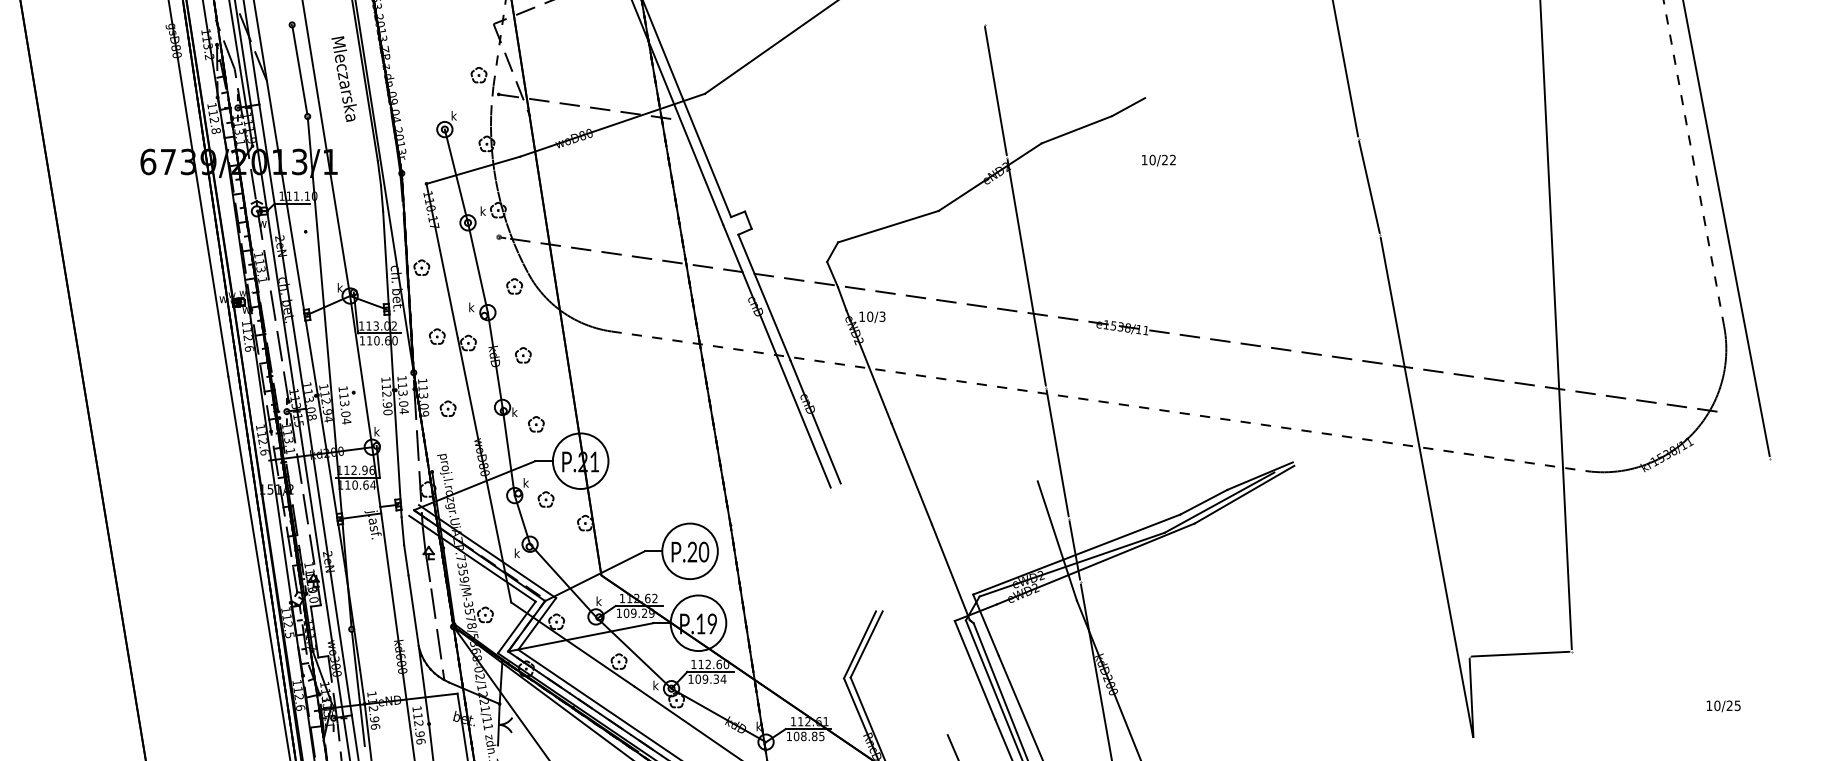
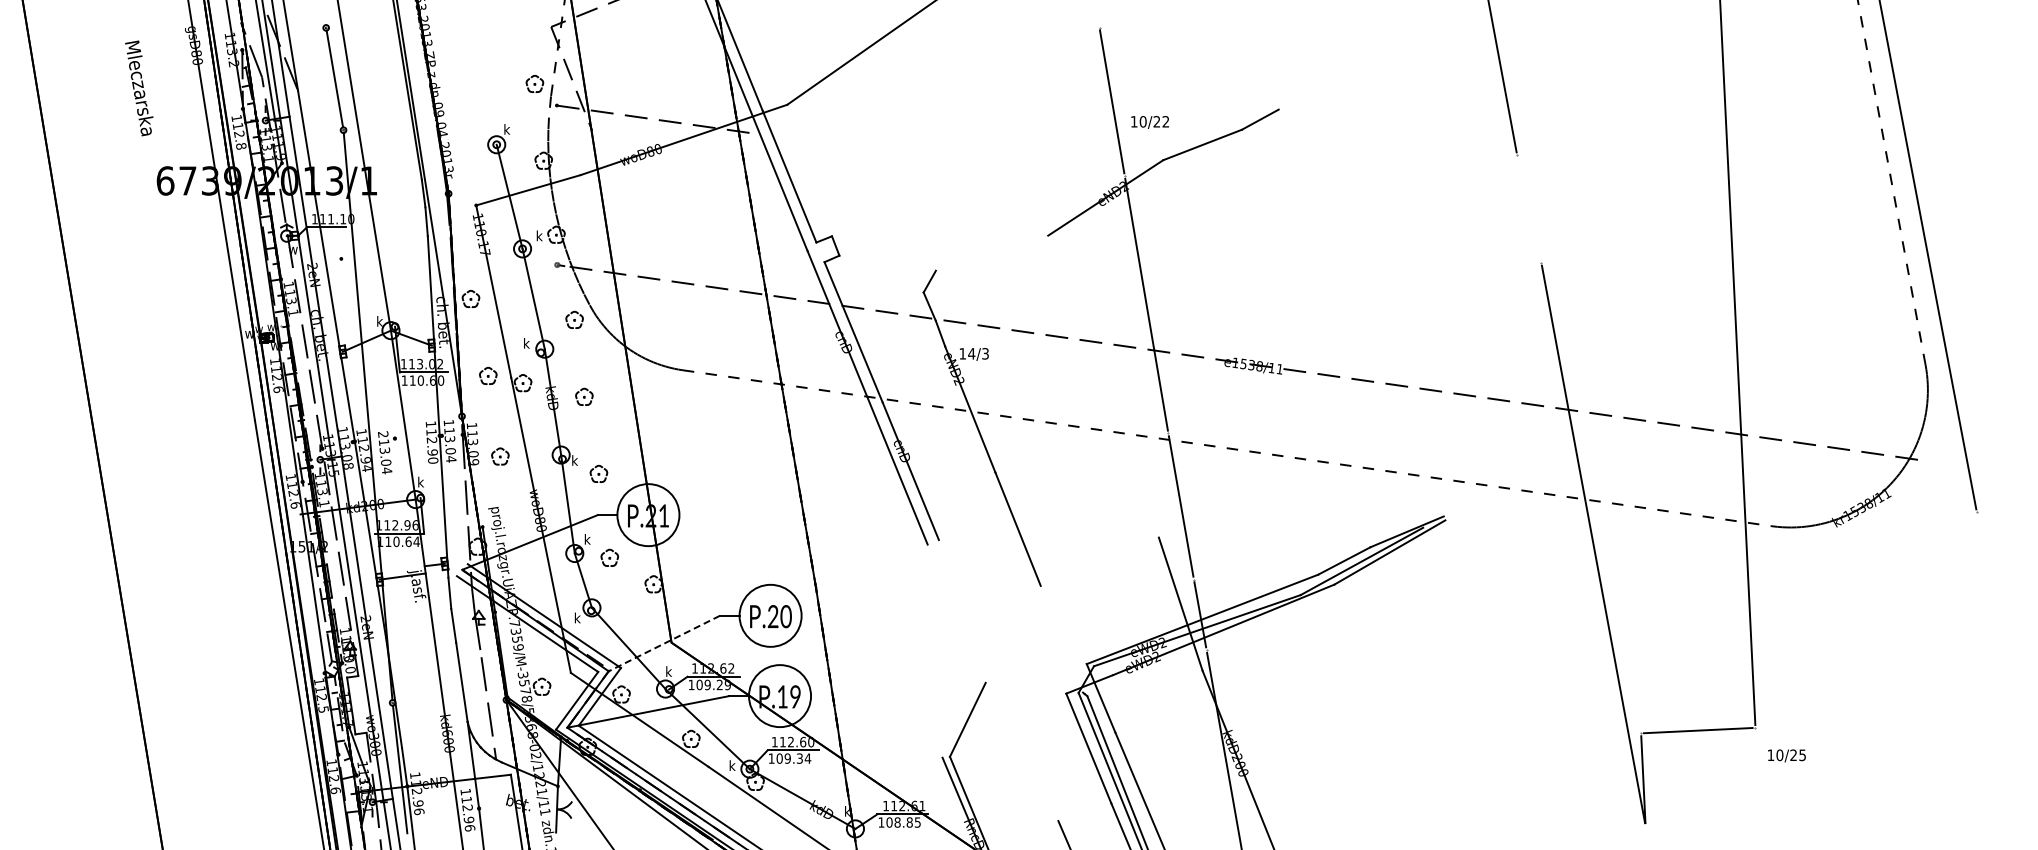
text: (344, 79) -> (139, 88), moved
text: (1158, 160) -> (1149, 122), moved
line: (1368, 187) -> (1528, 209), removed
line: (887, 226) -> (991, 252), removed
text: (869, 316) -> (971, 353), 10/3 -> 14/3
text: (343, 388) -> (383, 433), 113.04 -> 213.04
line: (950, 571) -> (1061, 638), removed
line: (594, 576) -> (663, 643), solid -> dashed
line: (860, 644) -> (960, 719), removed
text: (1723, 705) -> (1786, 755), moved

